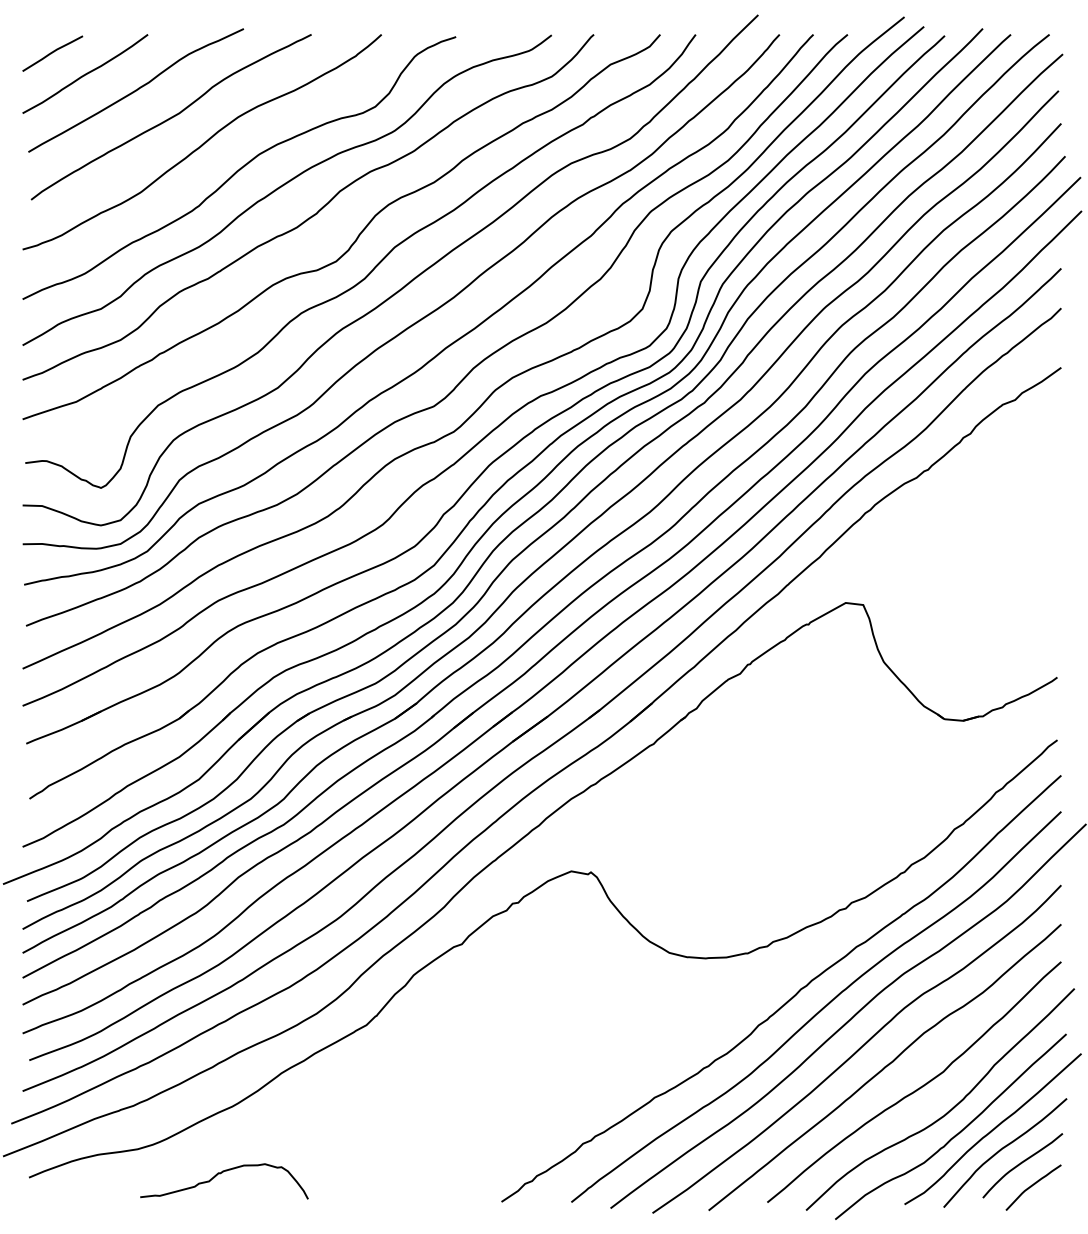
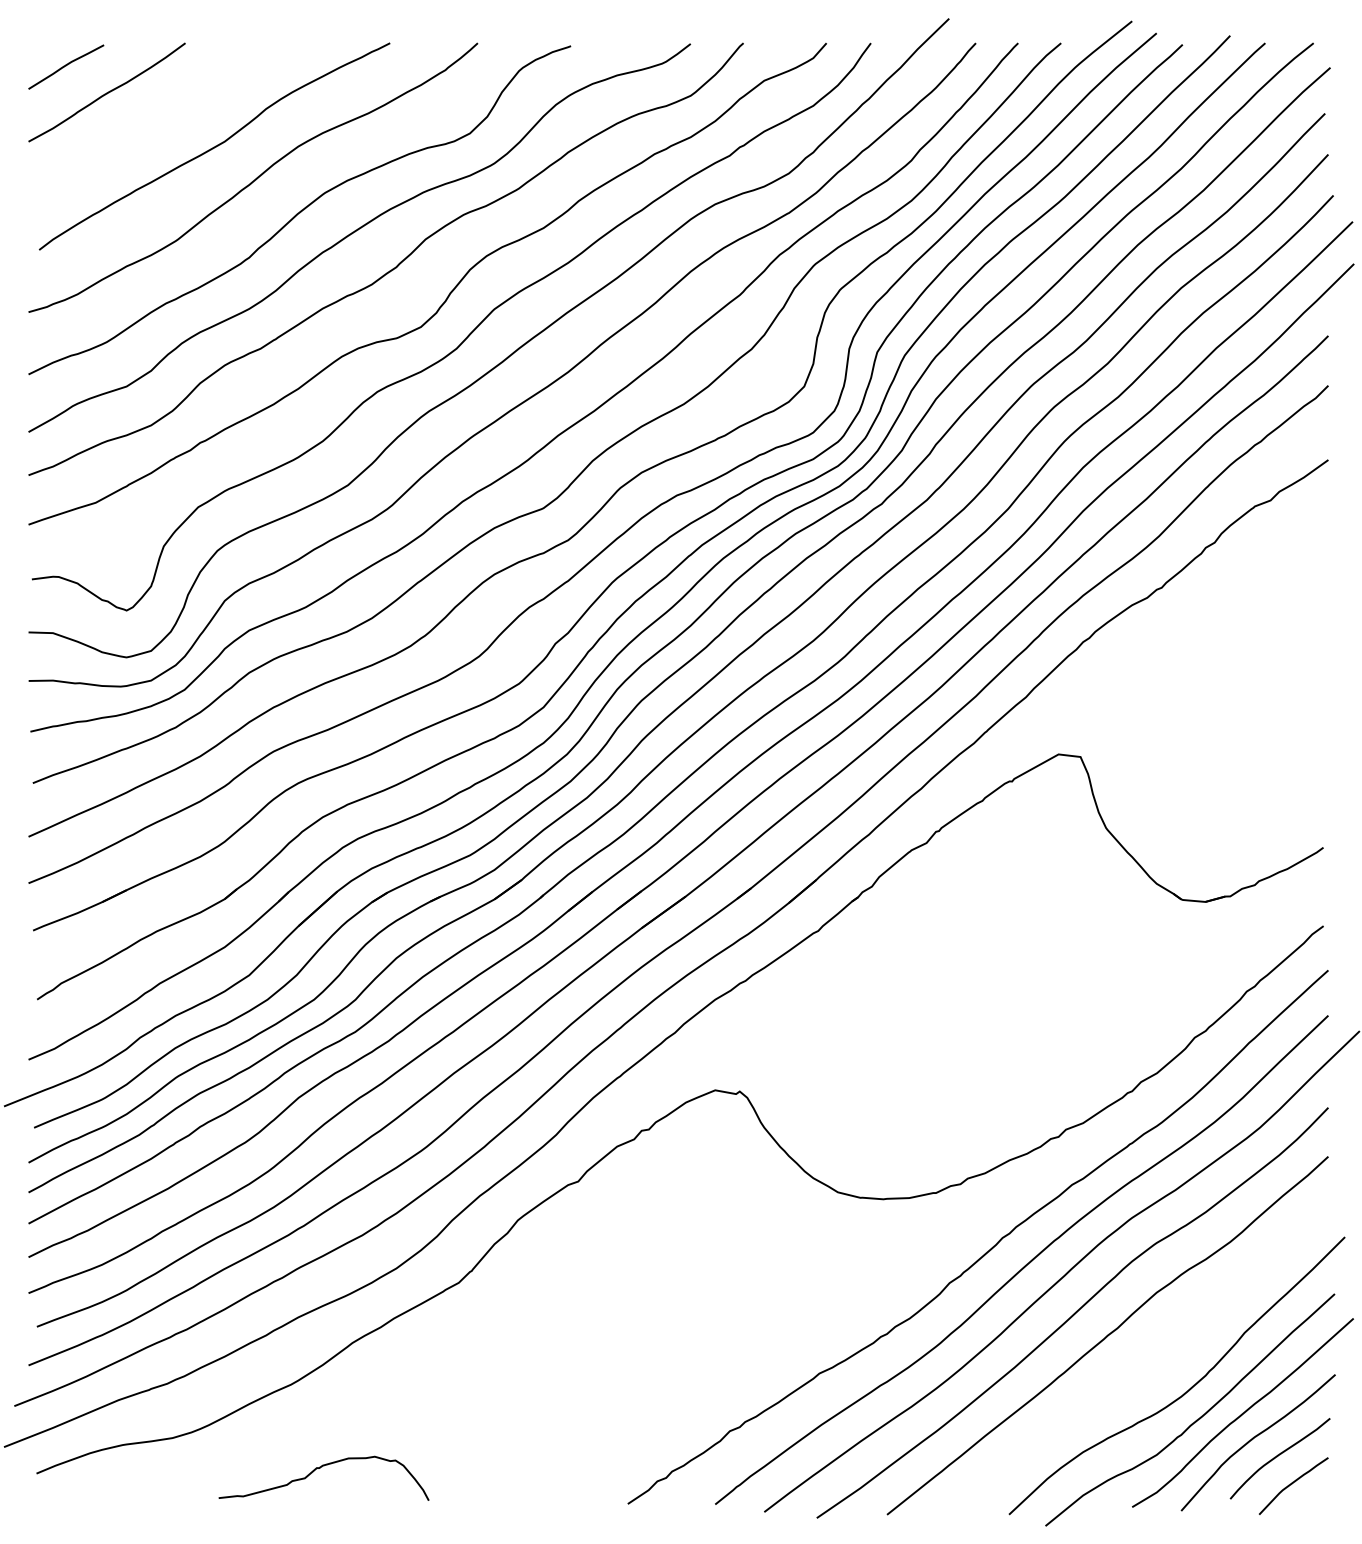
curve: (136, 89) -> (170, 112), removed
curve: (918, 1088) -> (1149, 1361), removed
curve: (221, 1173) -> (320, 1468), moved

